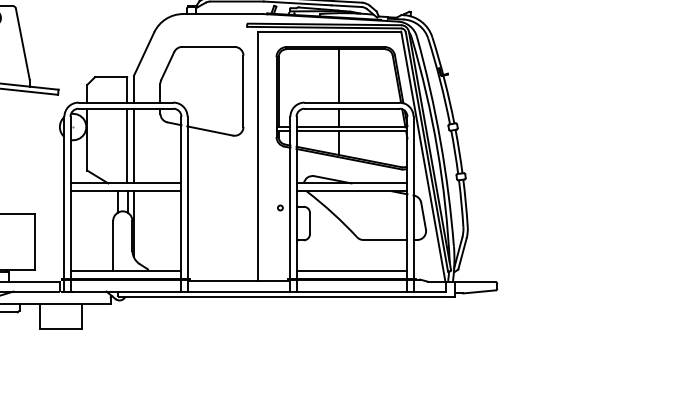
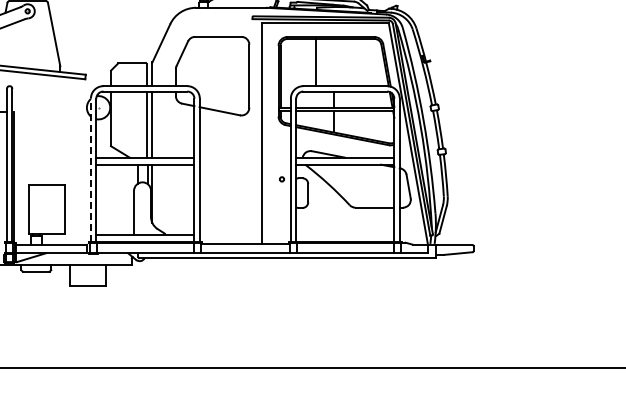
line: (338, 75) -> (315, 62), moved
line: (63, 197) -> (90, 170), solid -> dashed
line: (352, 270) -> (345, 234), removed

